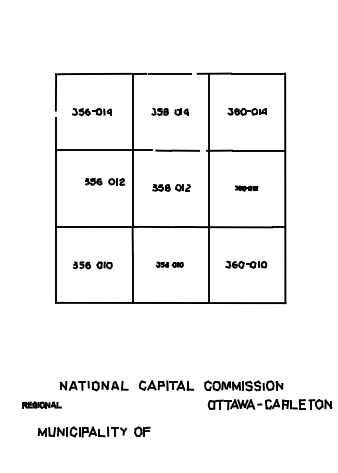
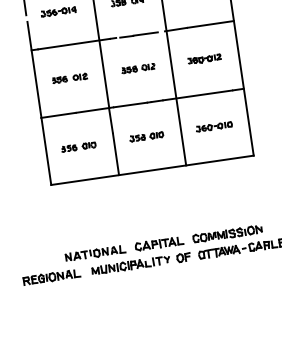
part: (104, 181) -> (69, 78), moved
part: (246, 188) -> (204, 59), size x1.67
part: (169, 264) -> (146, 136), size x1.43
part: (41, 404) -> (51, 276), size x1.67
part: (93, 431) -> (140, 263), moved

